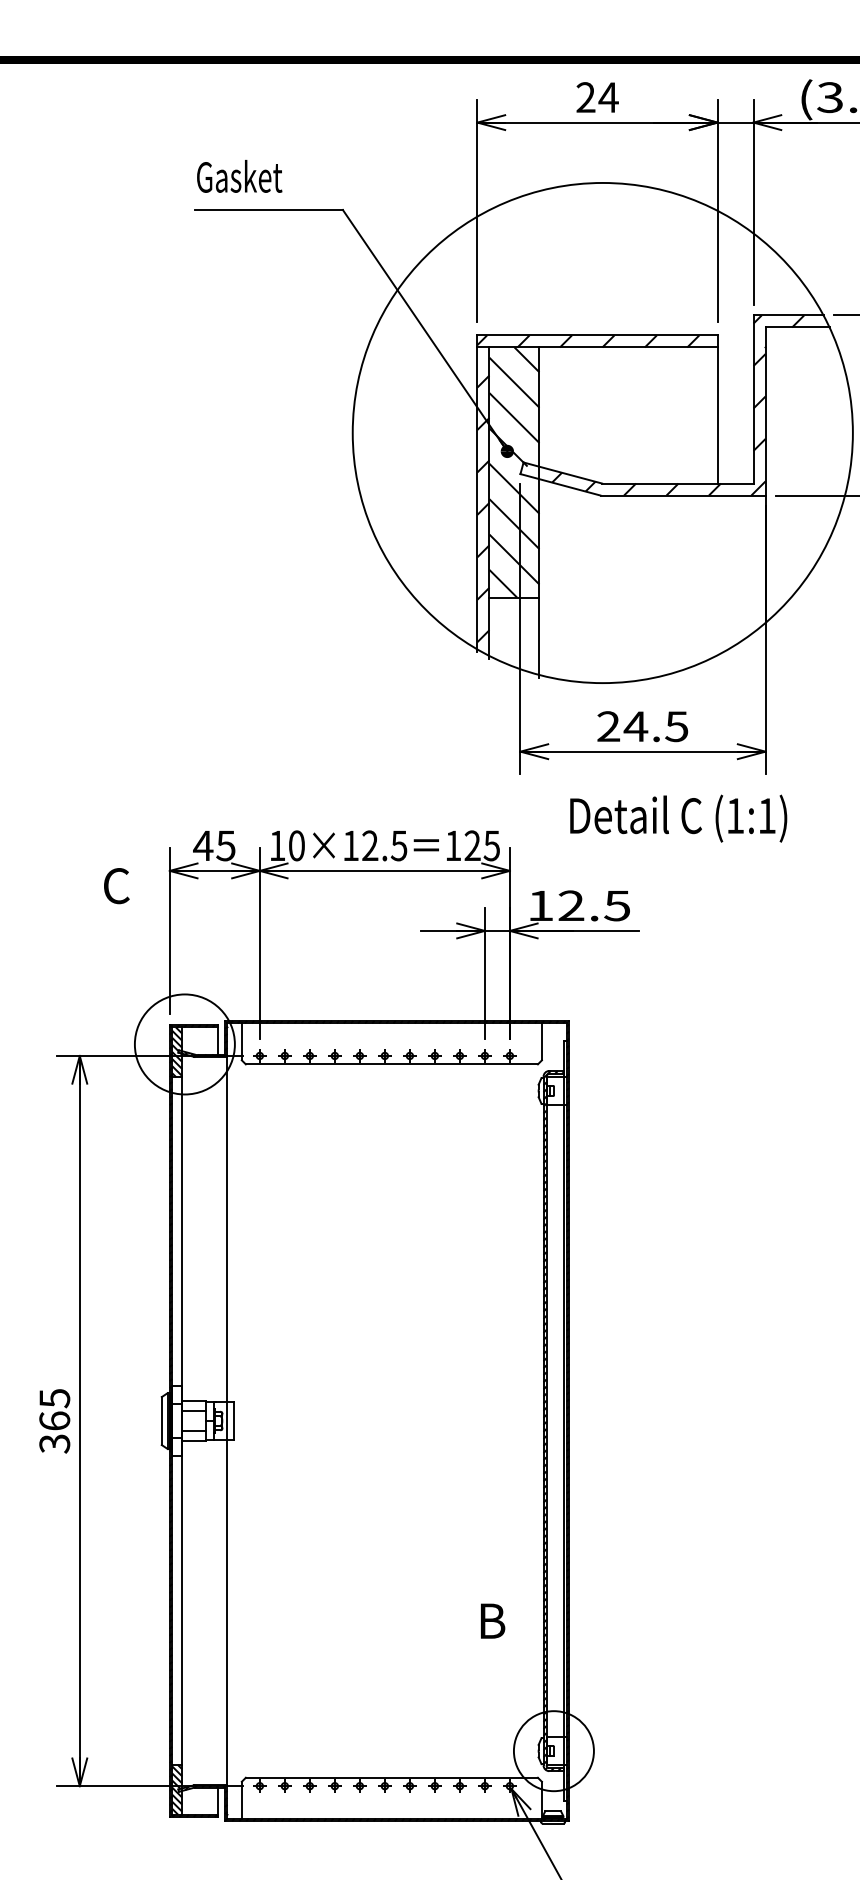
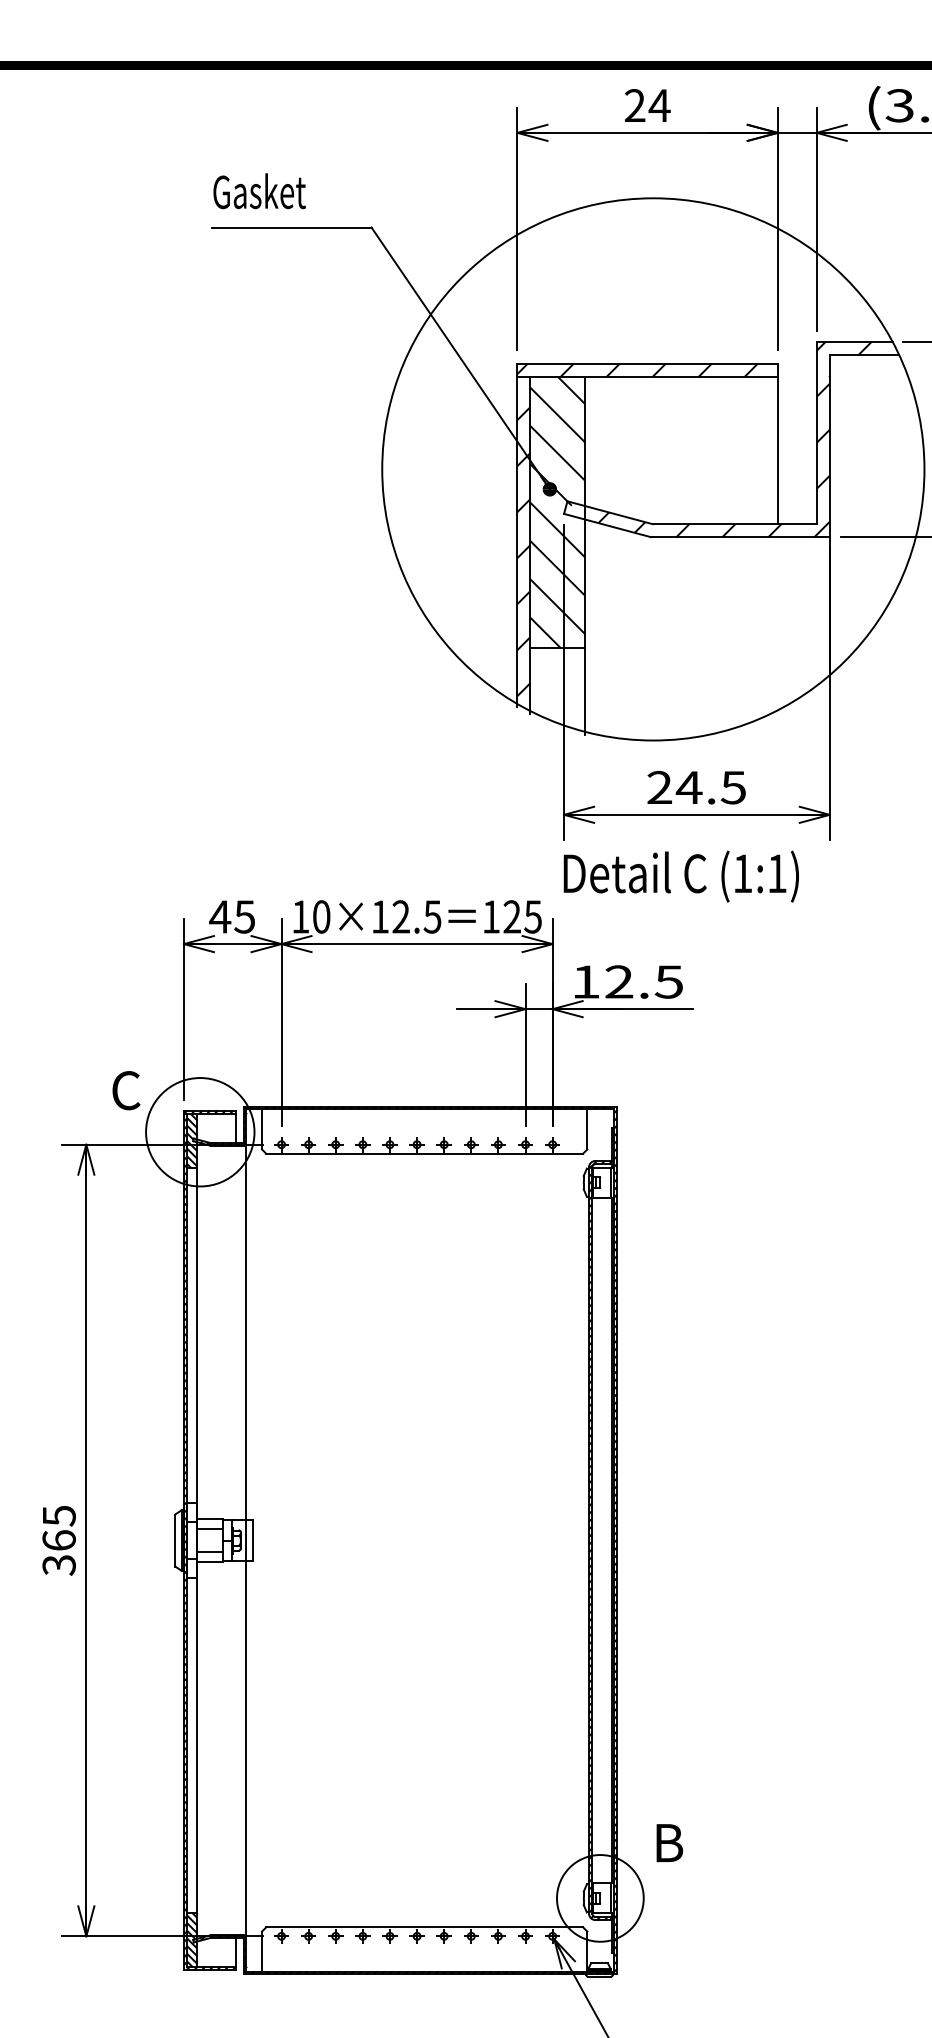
text: (678, 818) -> (681, 876), moved
text: (116, 886) -> (126, 1091), moved
text: (493, 1620) -> (670, 1842), moved

